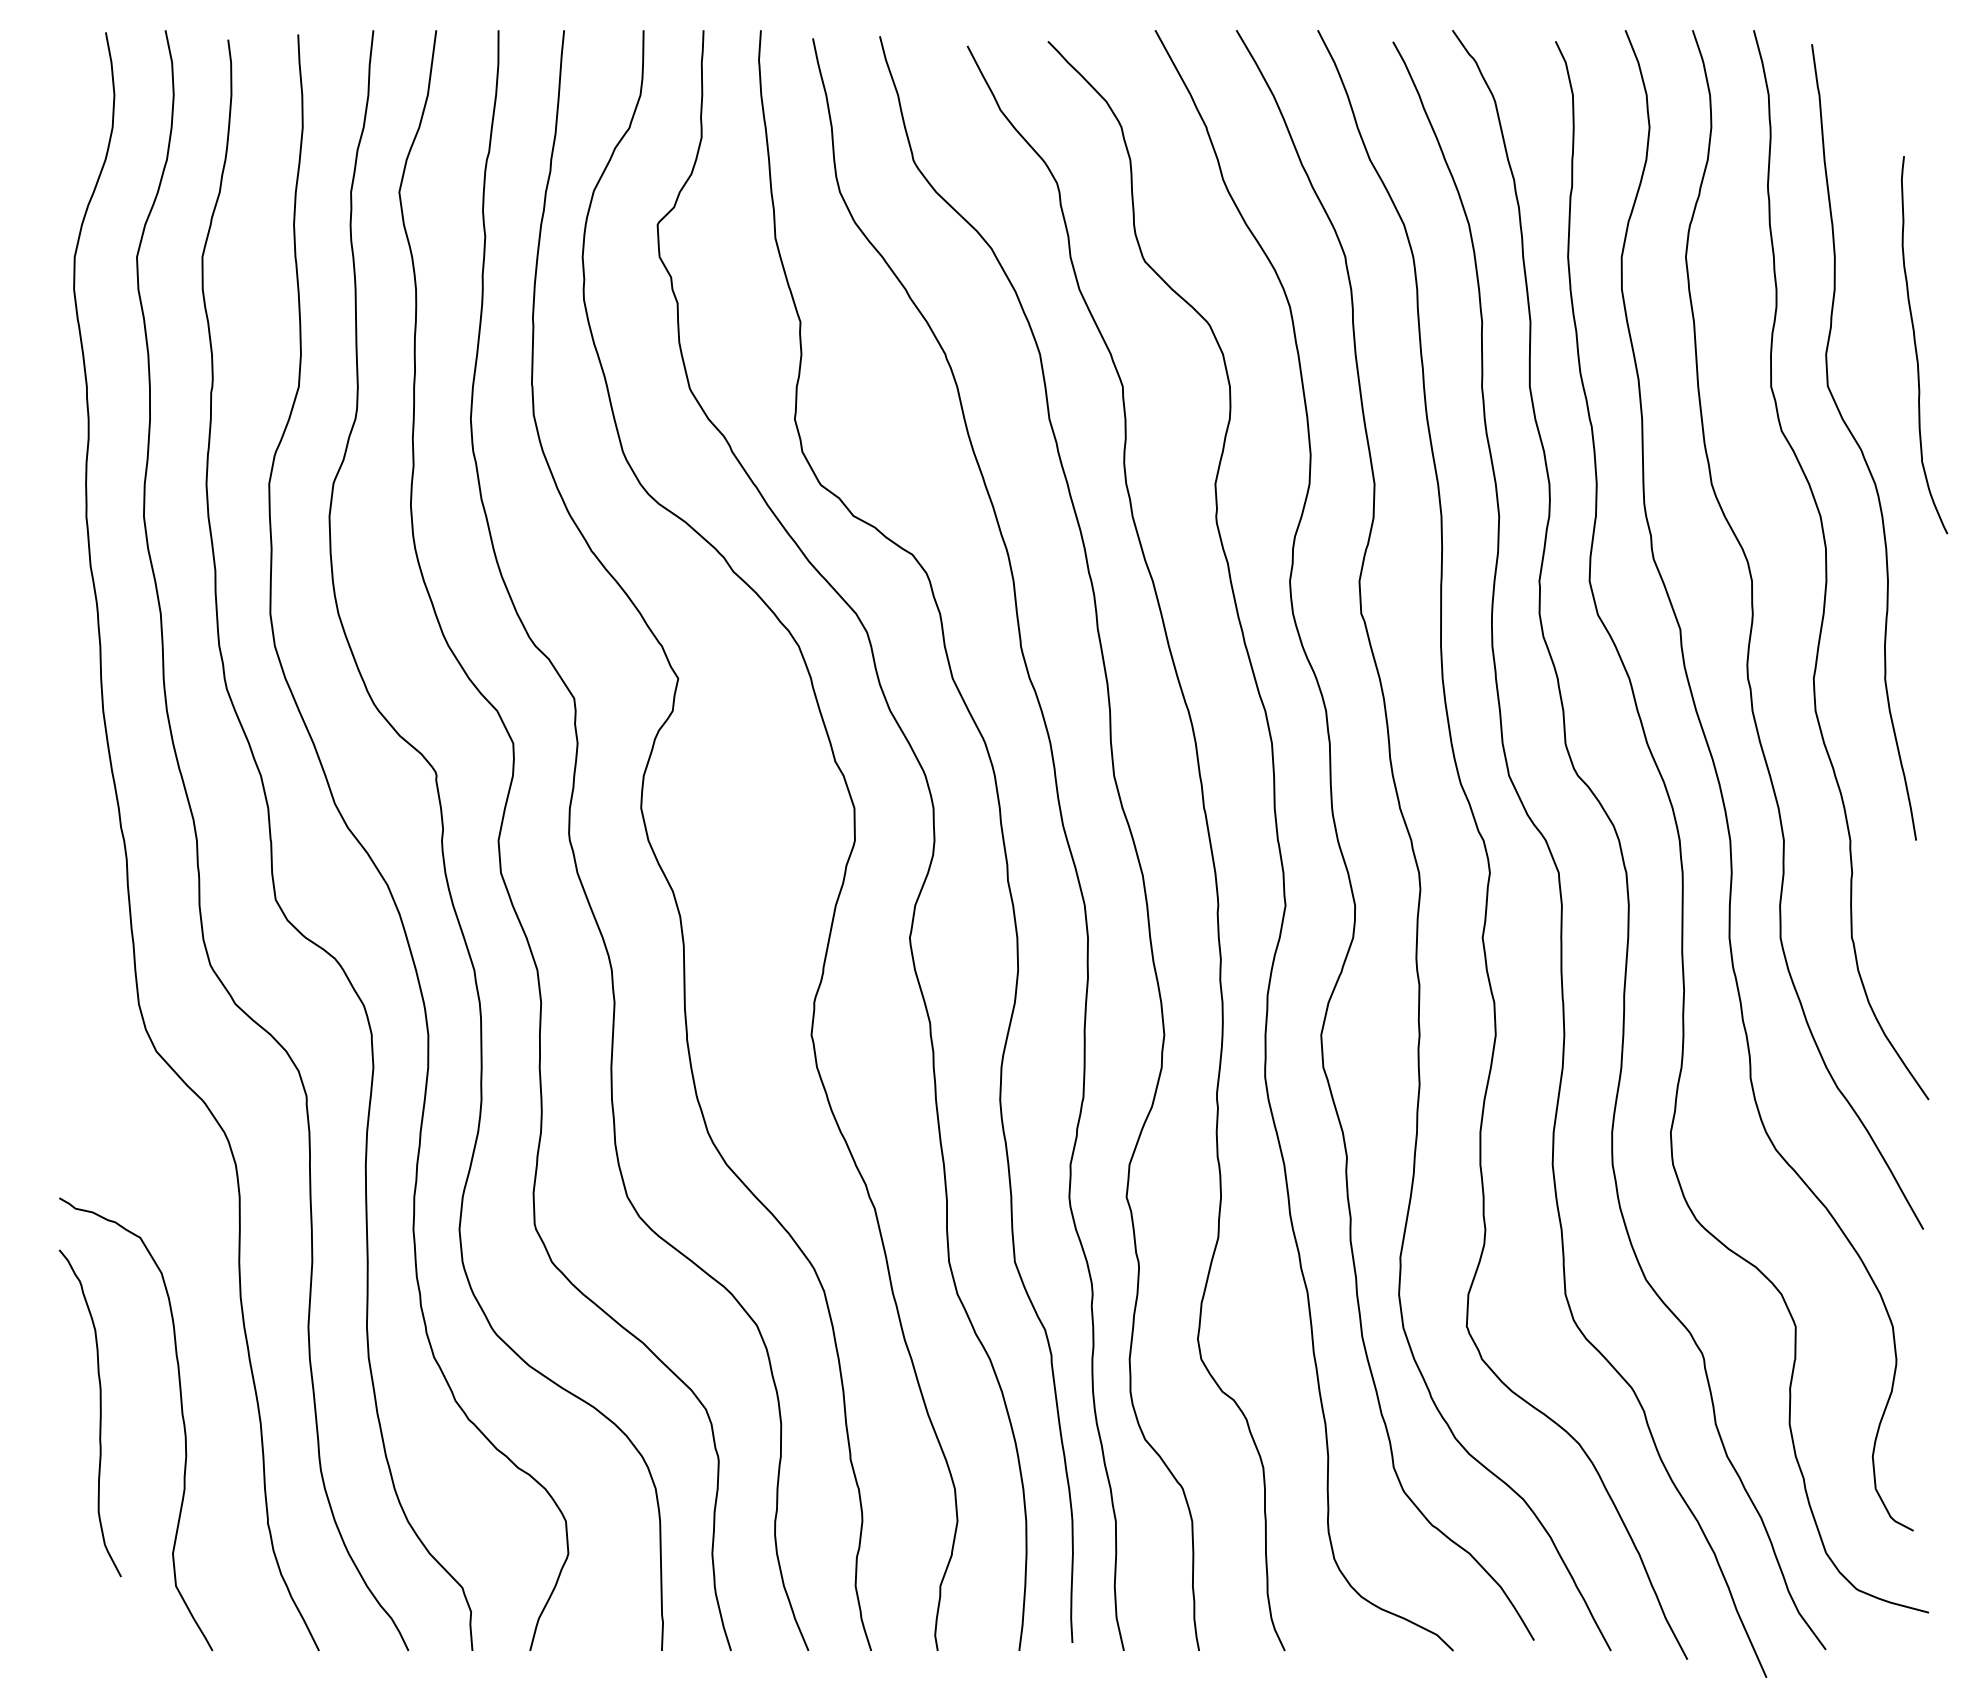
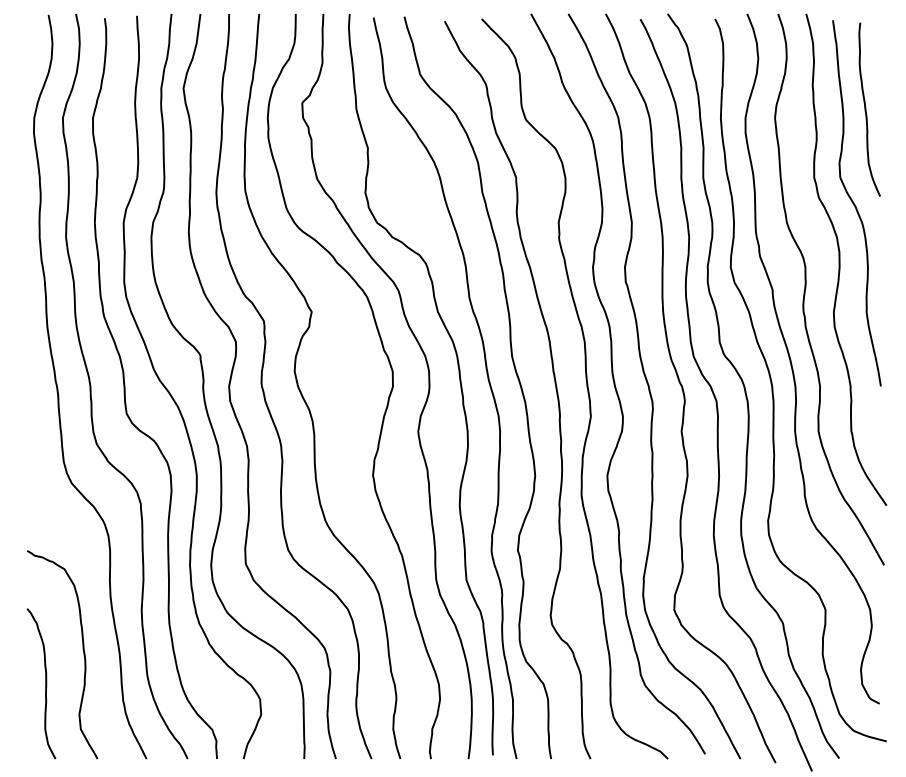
curve: (1917, 344) -> (866, 109), moved
curve: (99, 1412) -> (45, 683), moved

